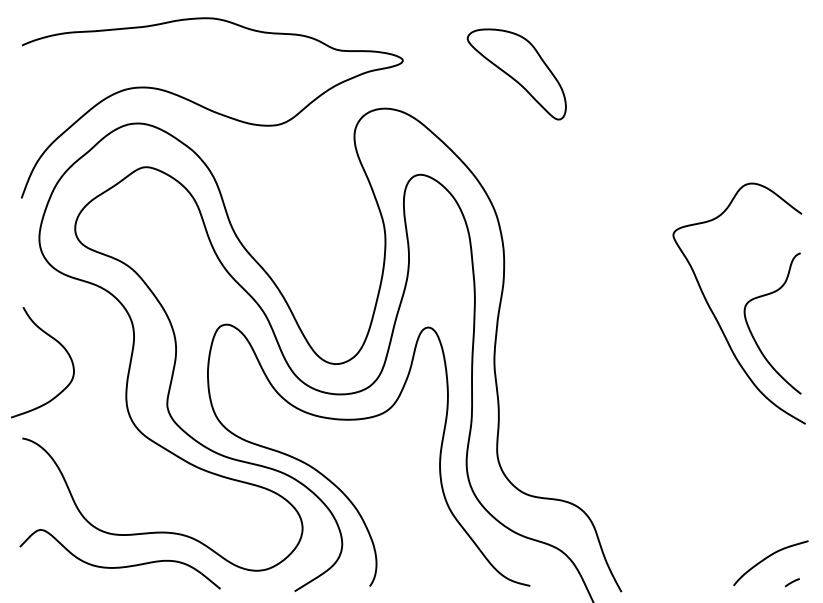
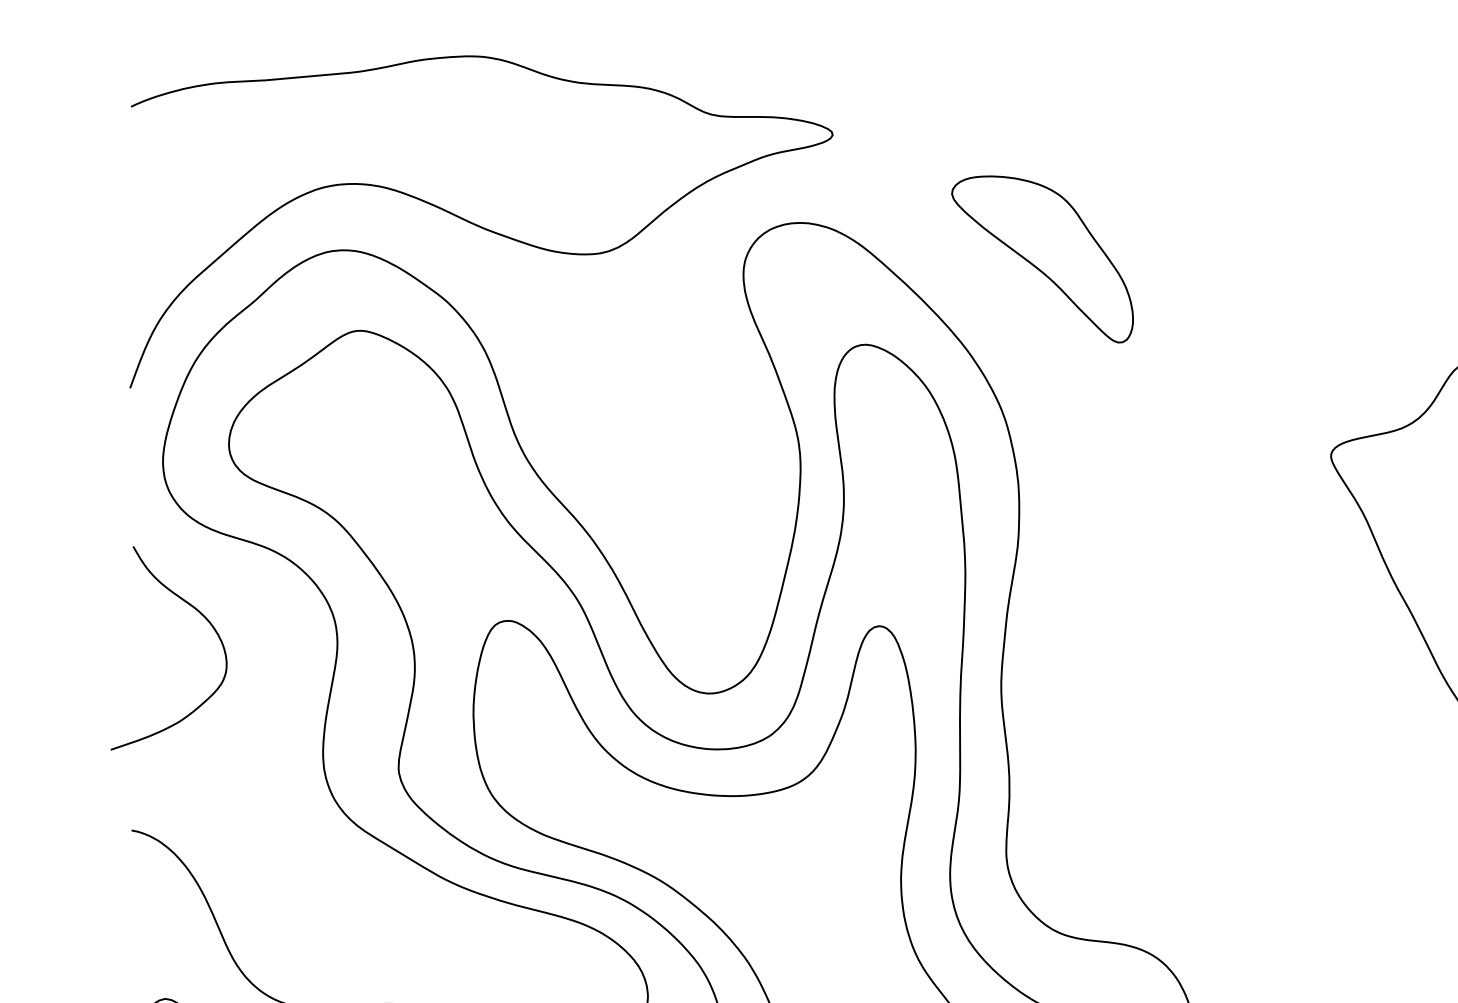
part: (516, 74) -> (1041, 259), moved
curve: (59, 344) -> (200, 615), moved

